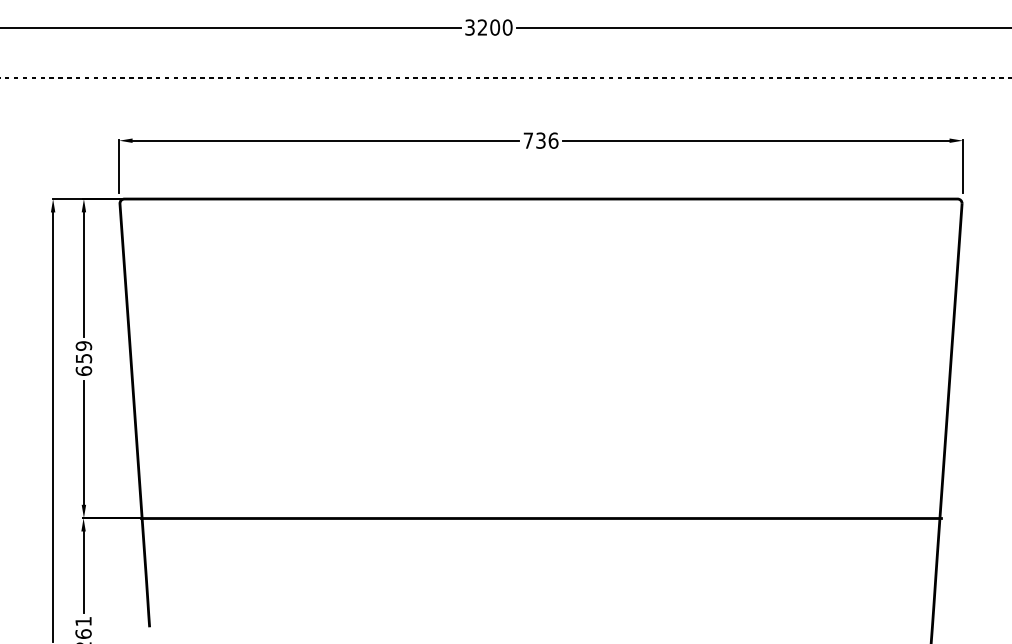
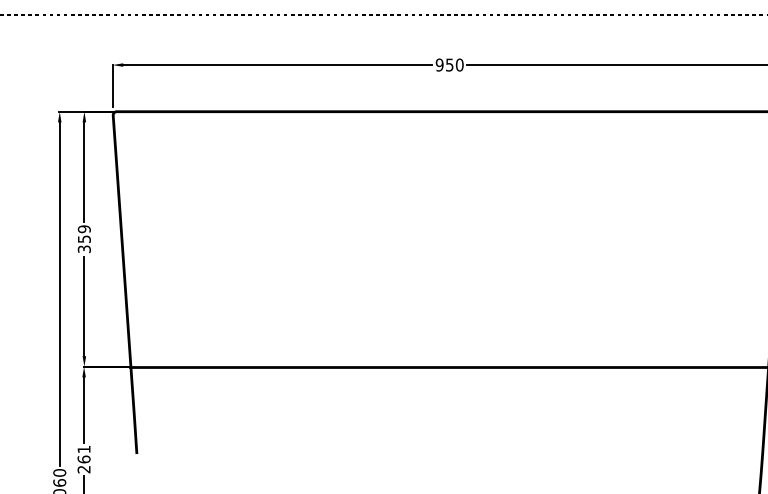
text: (540, 140) -> (449, 64), 736 -> 950
text: (83, 370) -> (84, 248), 659 -> 359

